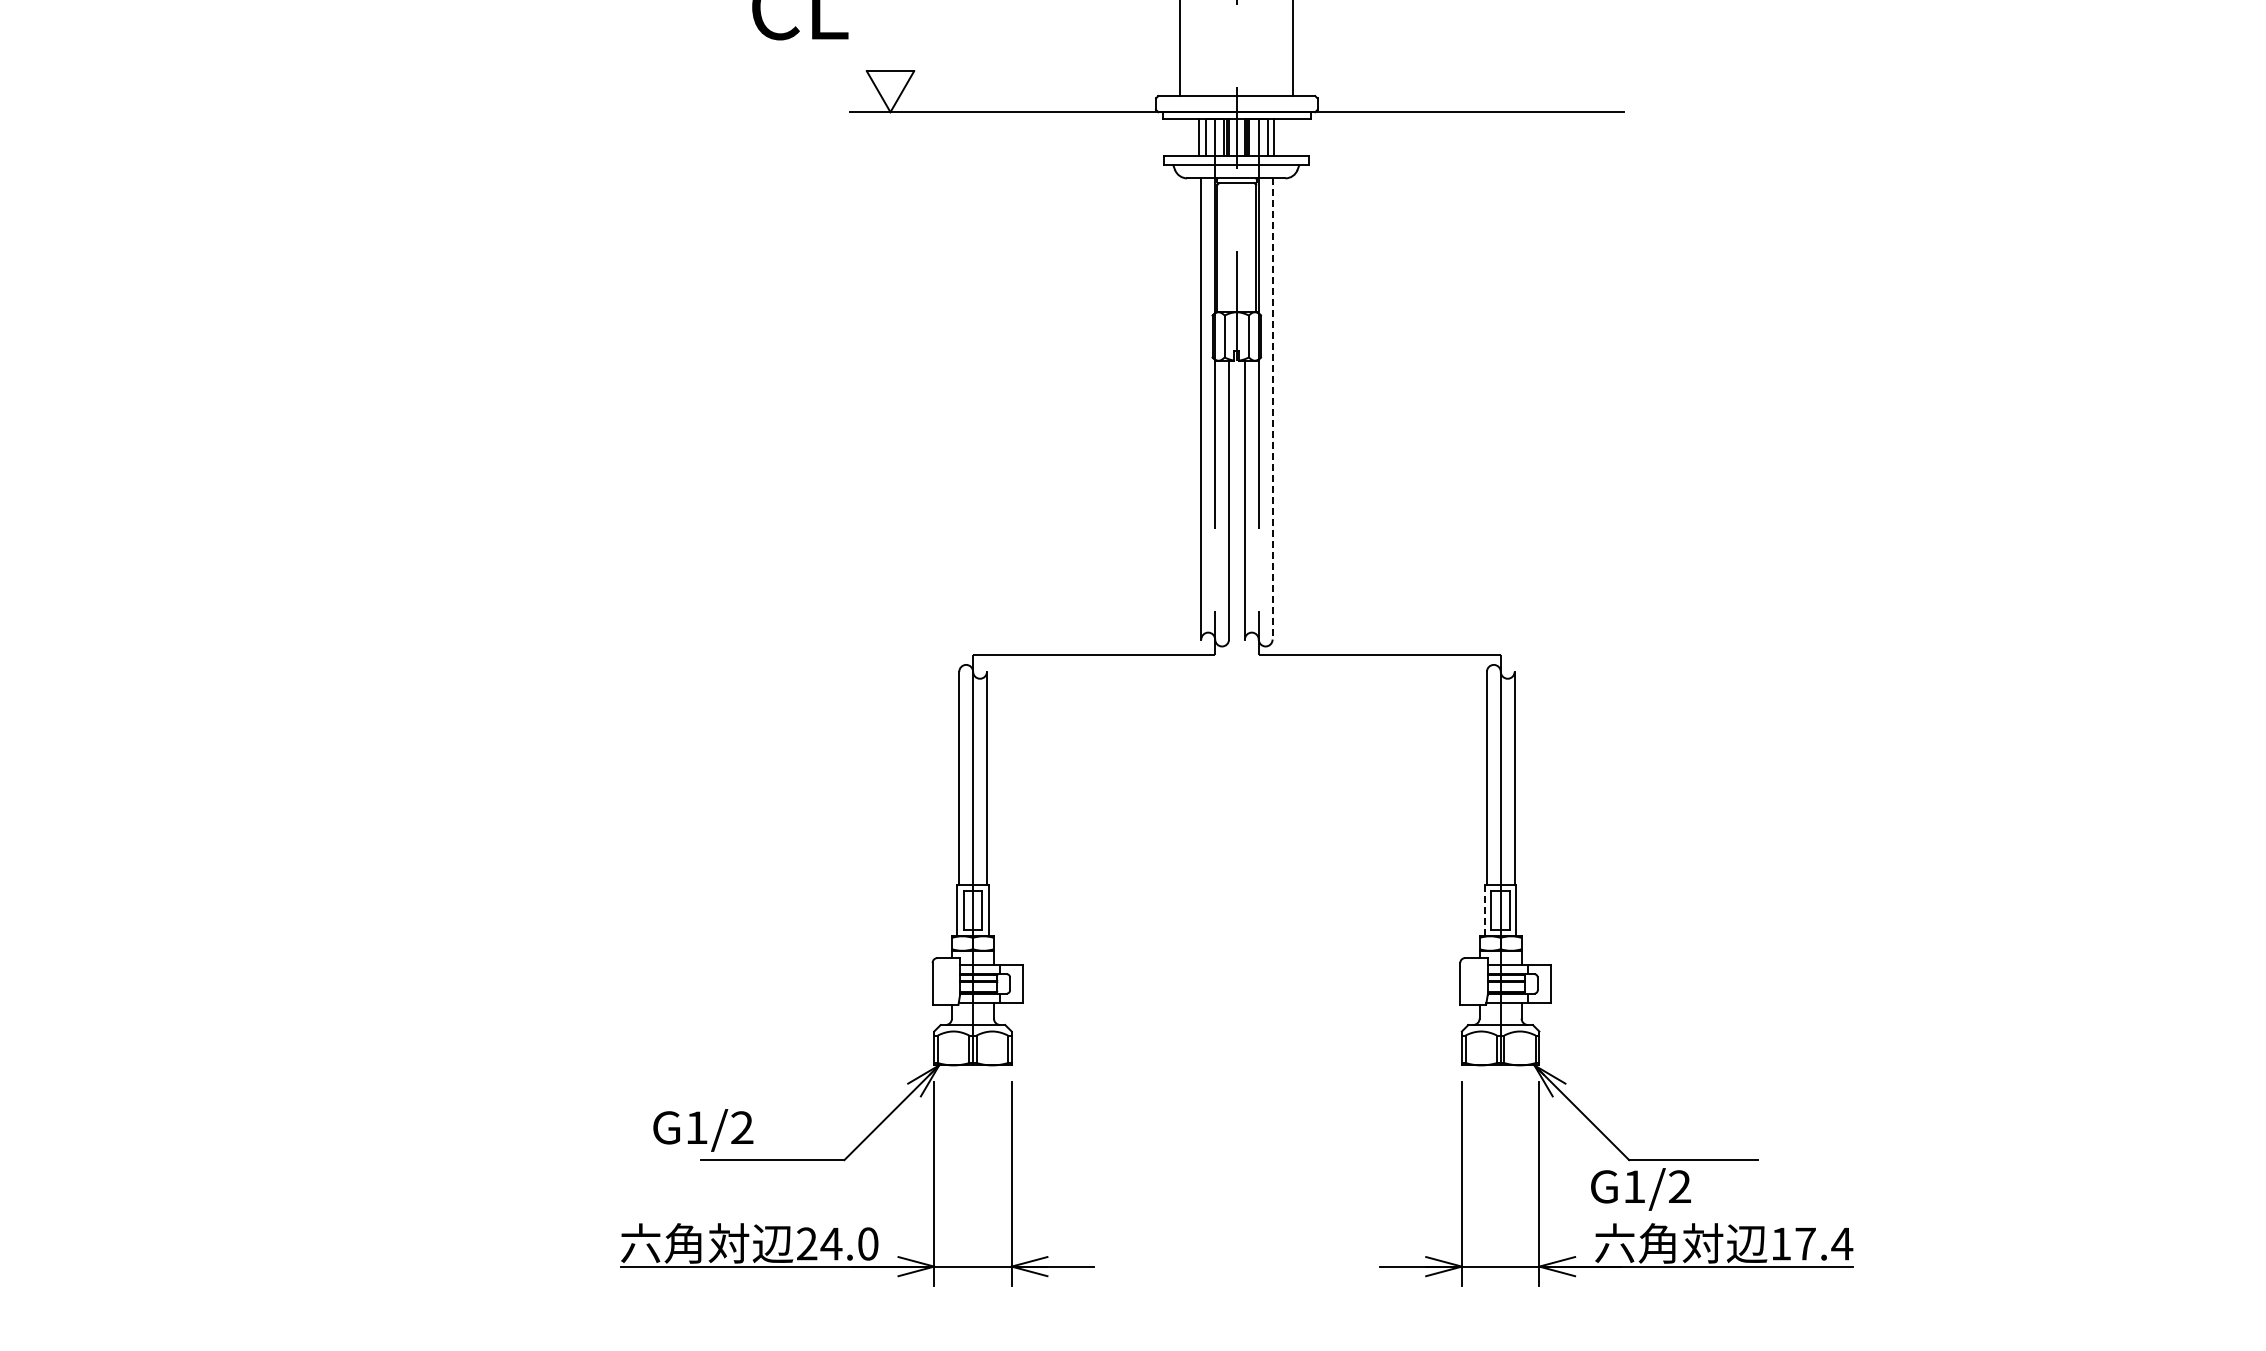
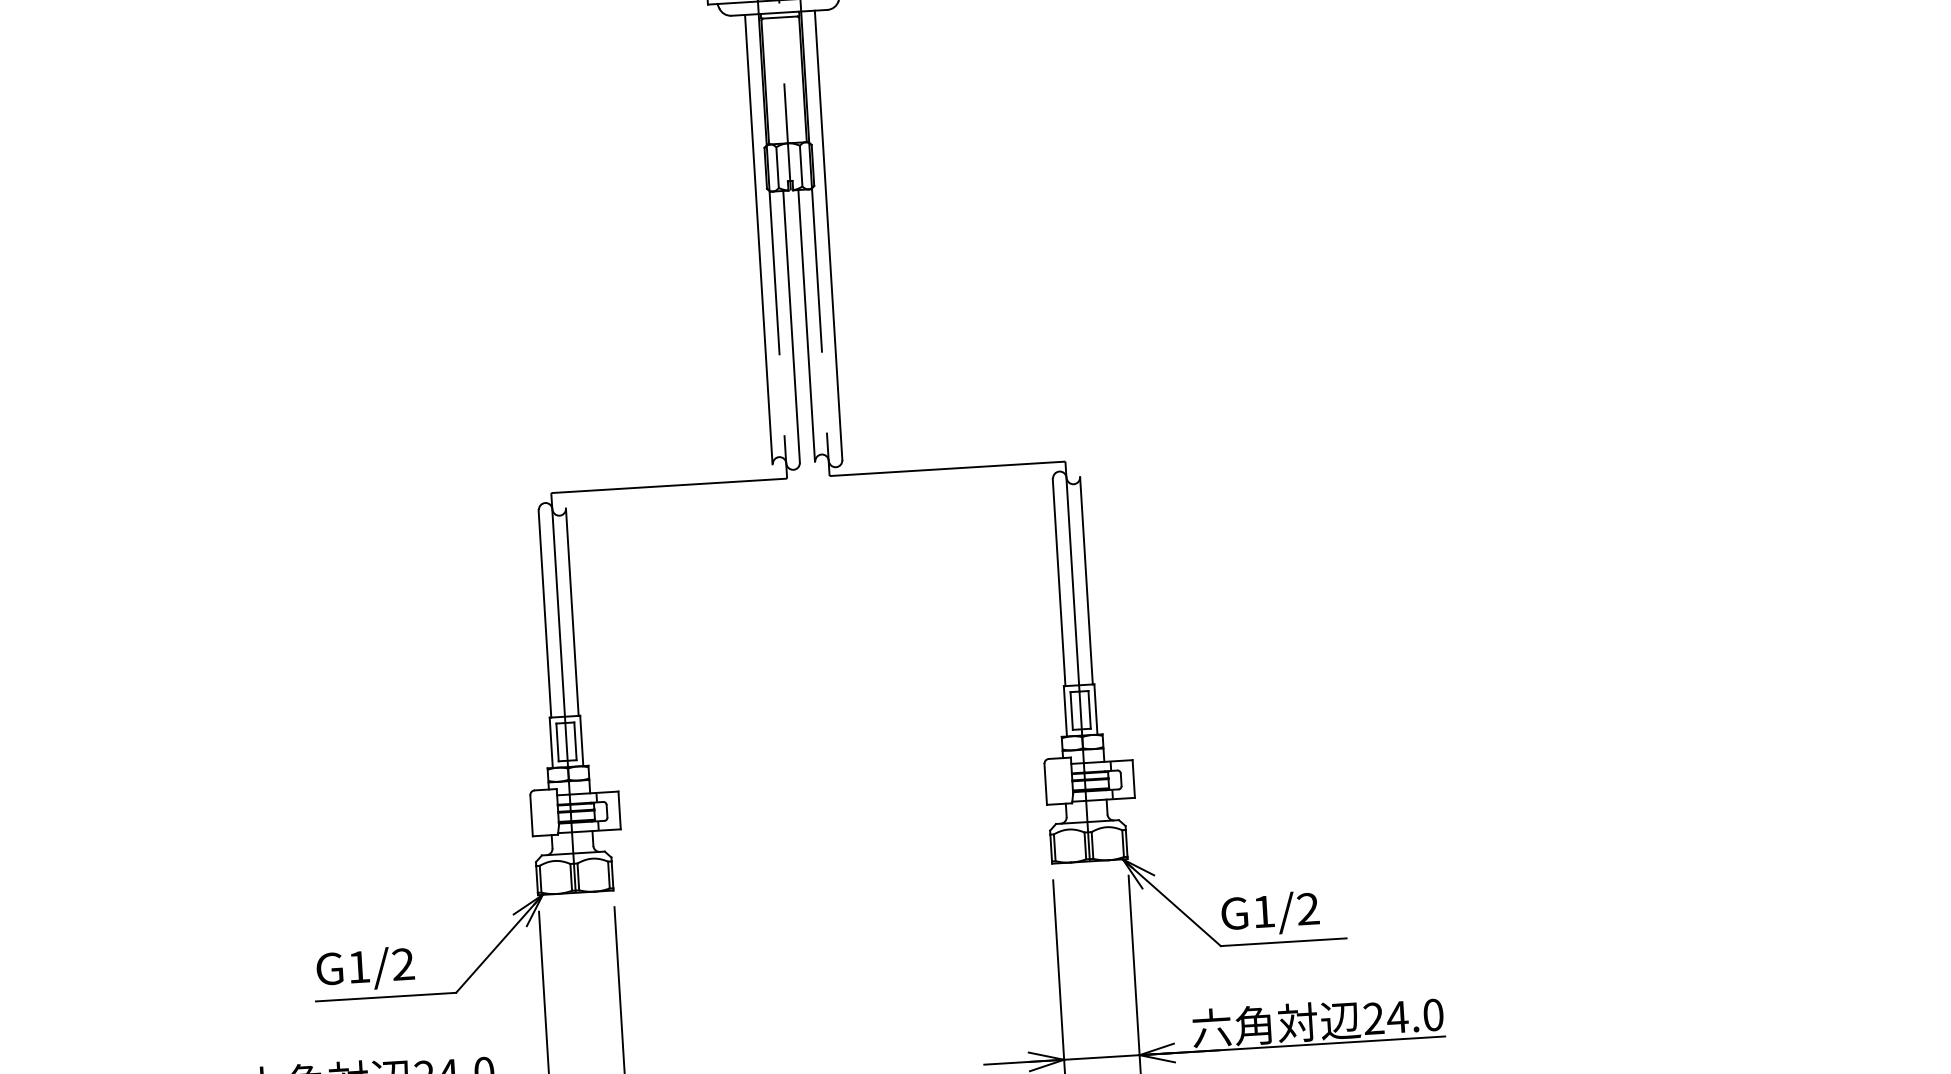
line: (1272, 408) -> (828, 234), dashed -> solid
line: (1484, 910) -> (1064, 711), dashed -> solid
text: (703, 1130) -> (365, 969), moved
text: (1640, 1189) -> (1270, 914), moved
text: (1812, 1243) -> (1404, 1016), 17.4 -> 24.0

